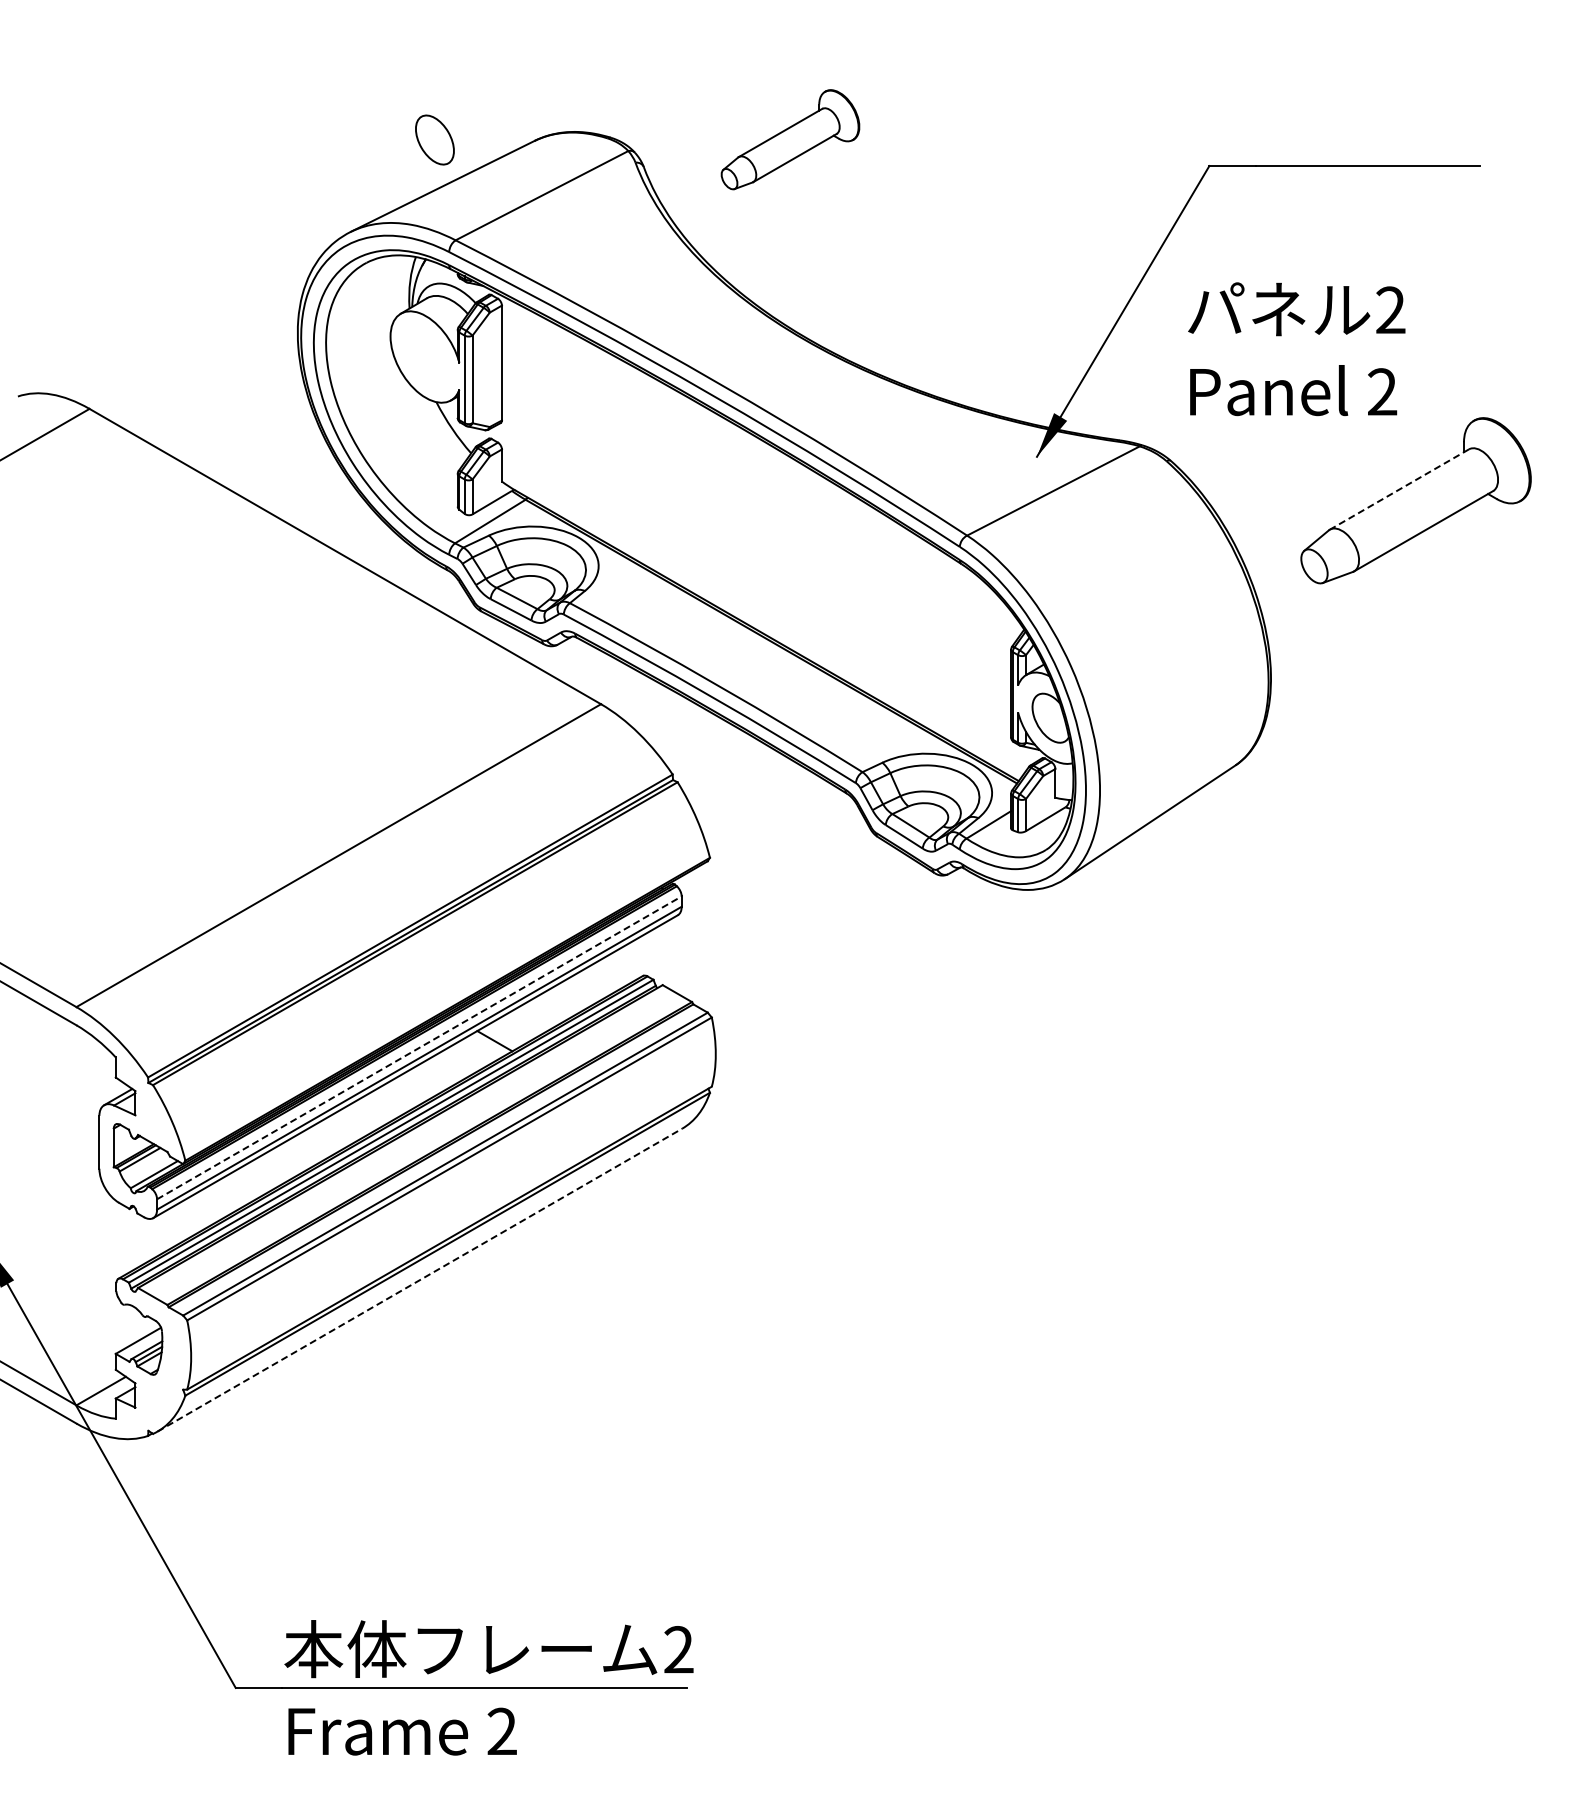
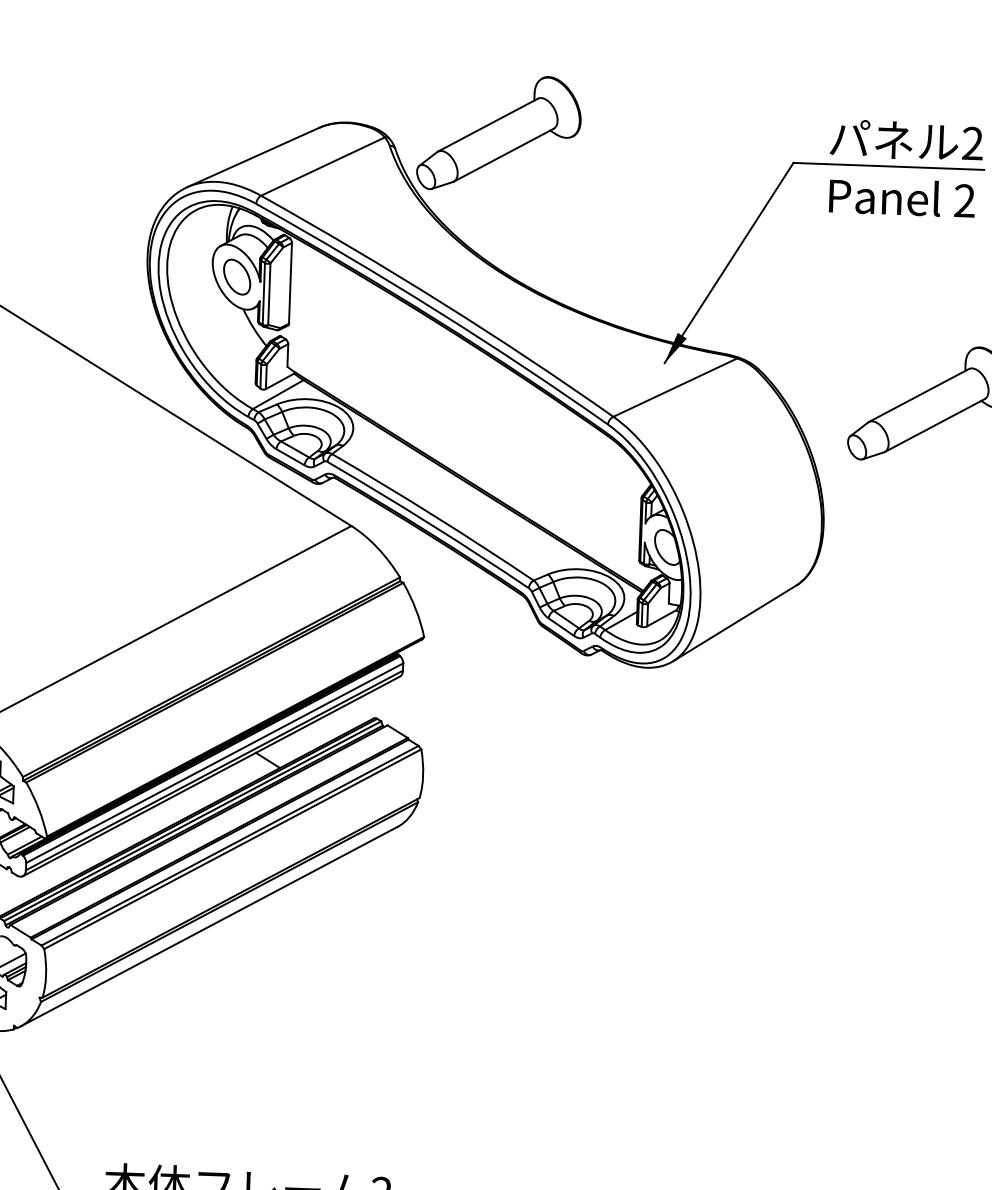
part: (434, 139) -> (236, 276), moved
part: (790, 139) -> (499, 133), size x1.67
text: (1296, 349) -> (905, 168), moved
line: (1399, 489) -> (918, 395), dashed -> solid
line: (419, 1047) -> (214, 762), dashed -> solid
line: (419, 1280) -> (208, 926), dashed -> solid

